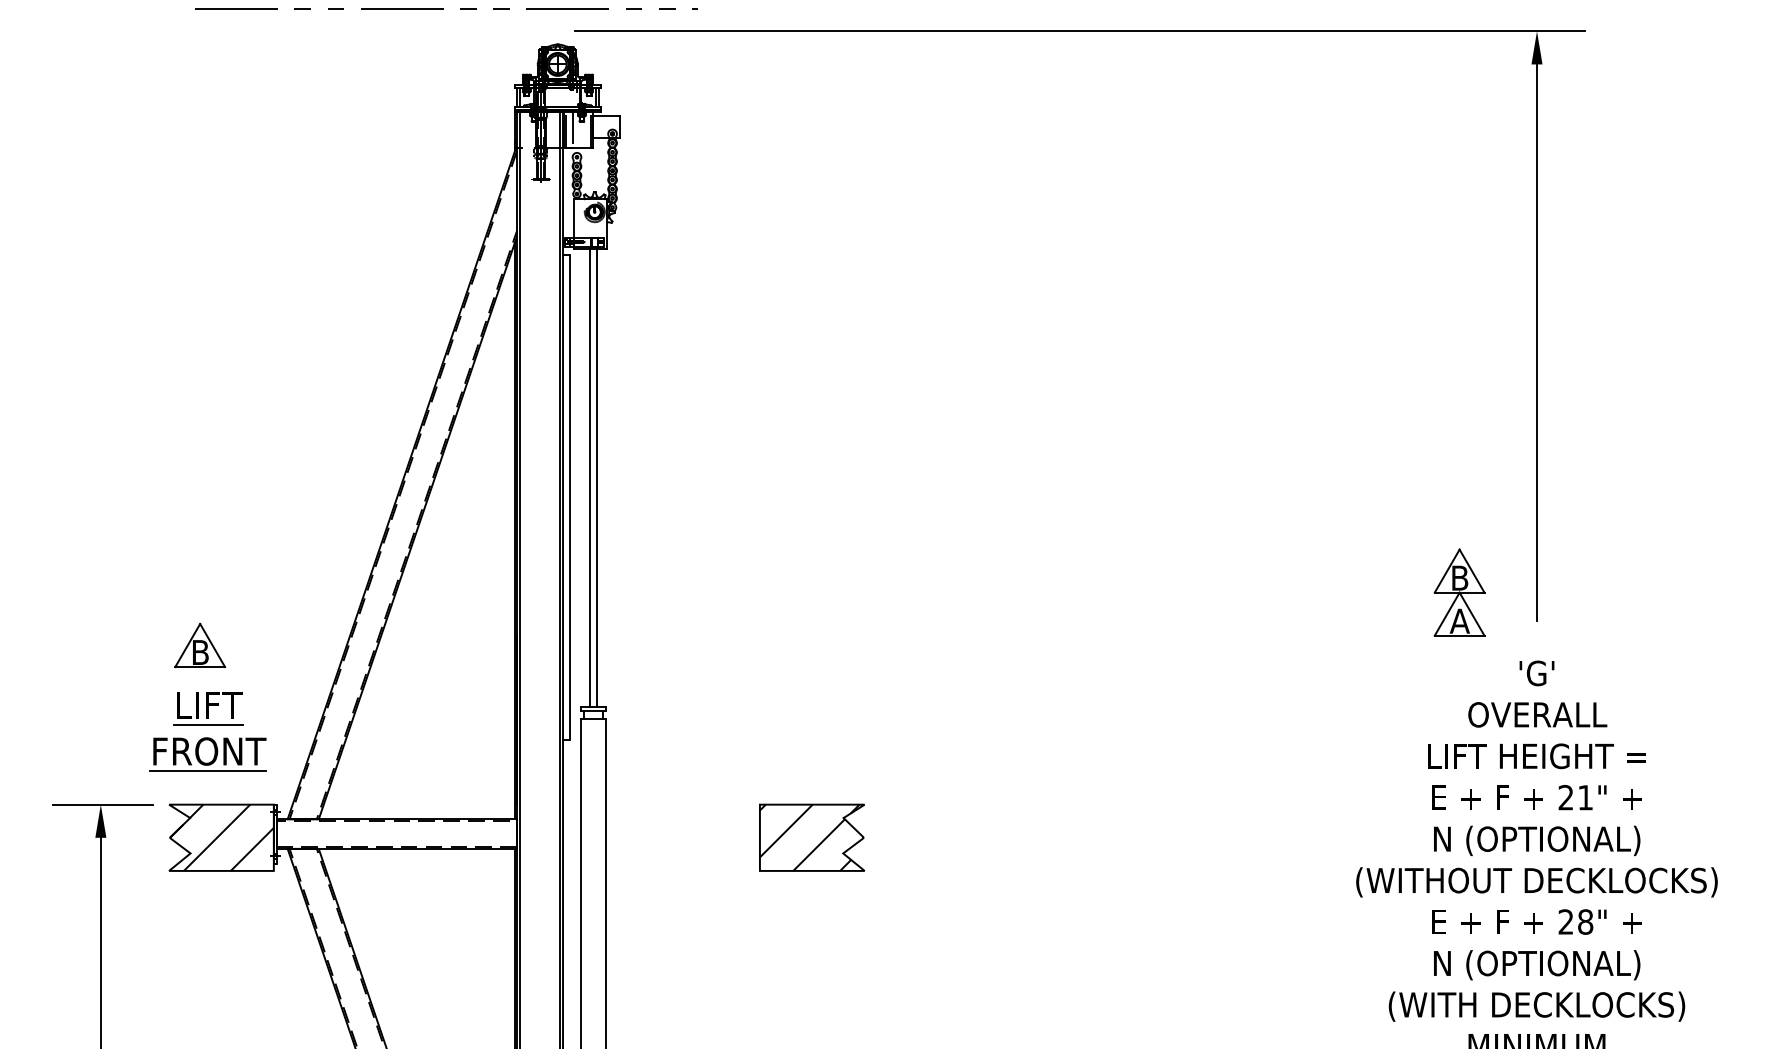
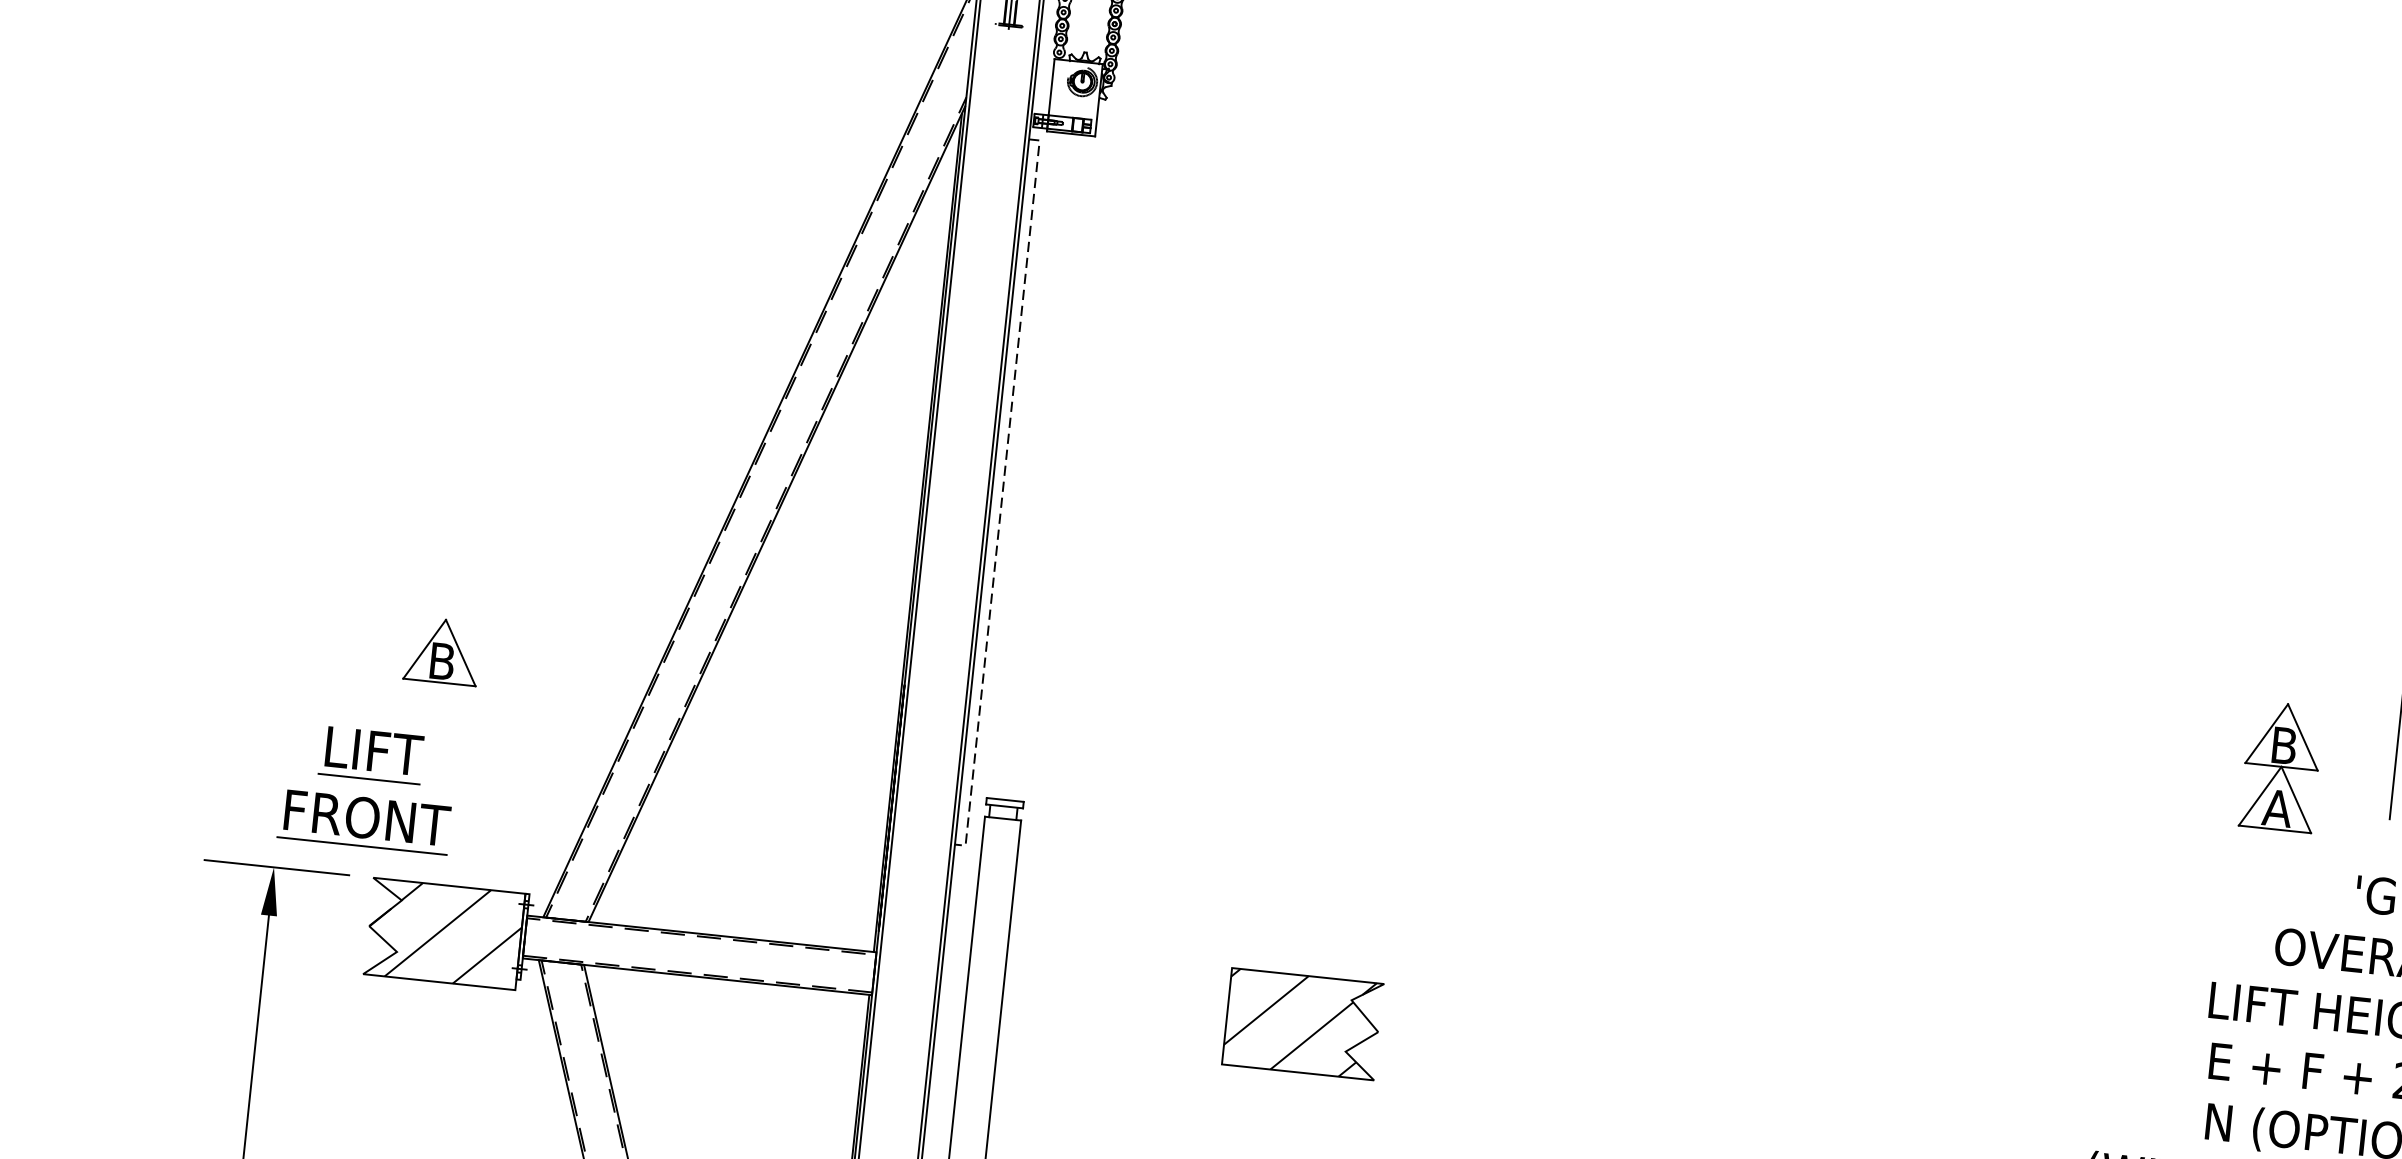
line: (589, 477) -> (1034, 466), removed
line: (597, 477) -> (1045, 467), removed
line: (569, 497) -> (1002, 492), solid -> dashed
part: (207, 731) -> (367, 788), moved

